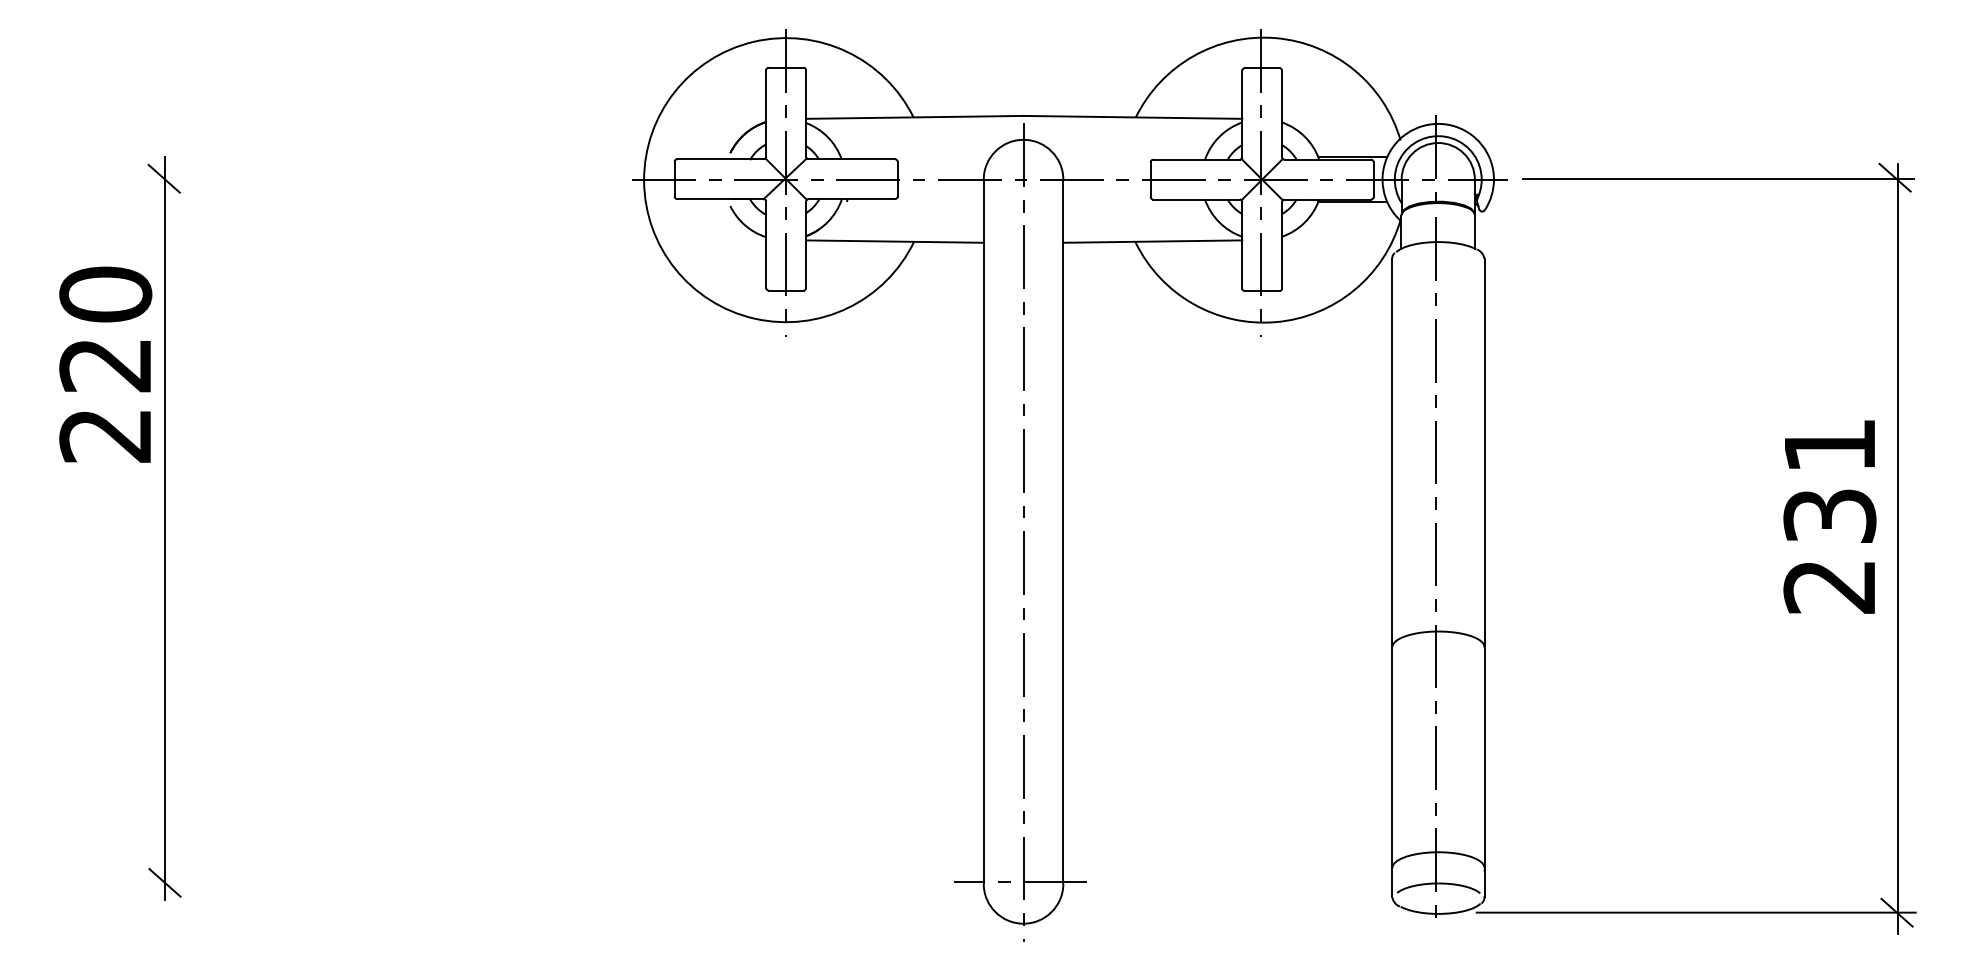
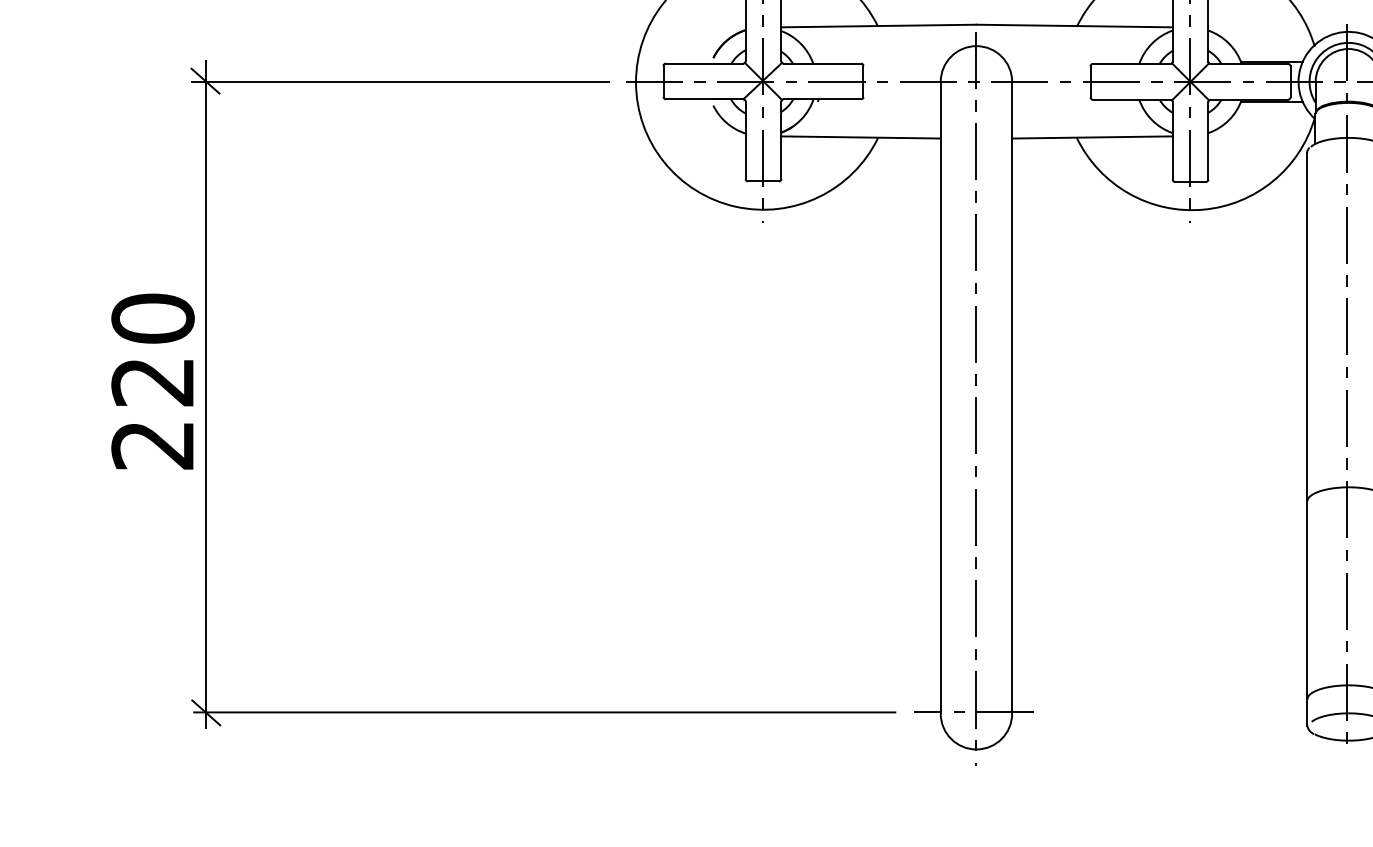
line: (381, 179) -> (400, 81), added
text: (105, 364) -> (152, 381), moved
line: (542, 882) -> (544, 712), added

